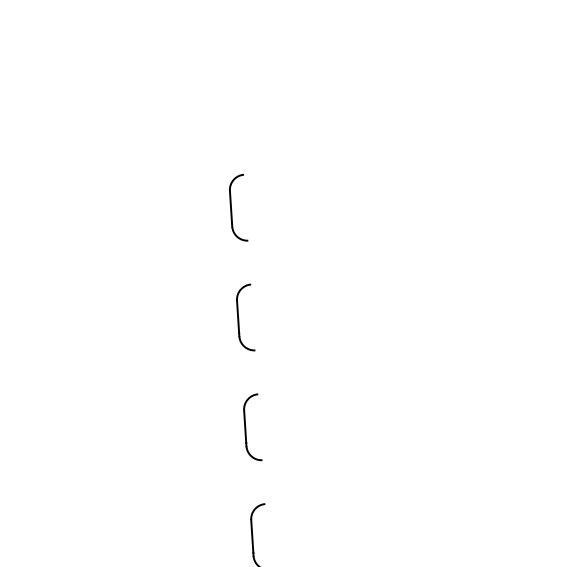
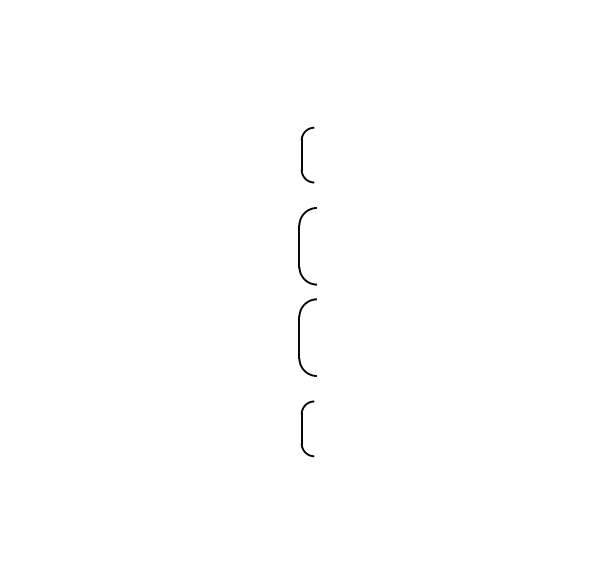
part: (245, 318) -> (307, 246), size x1.4
part: (252, 427) -> (307, 337), size x1.4

